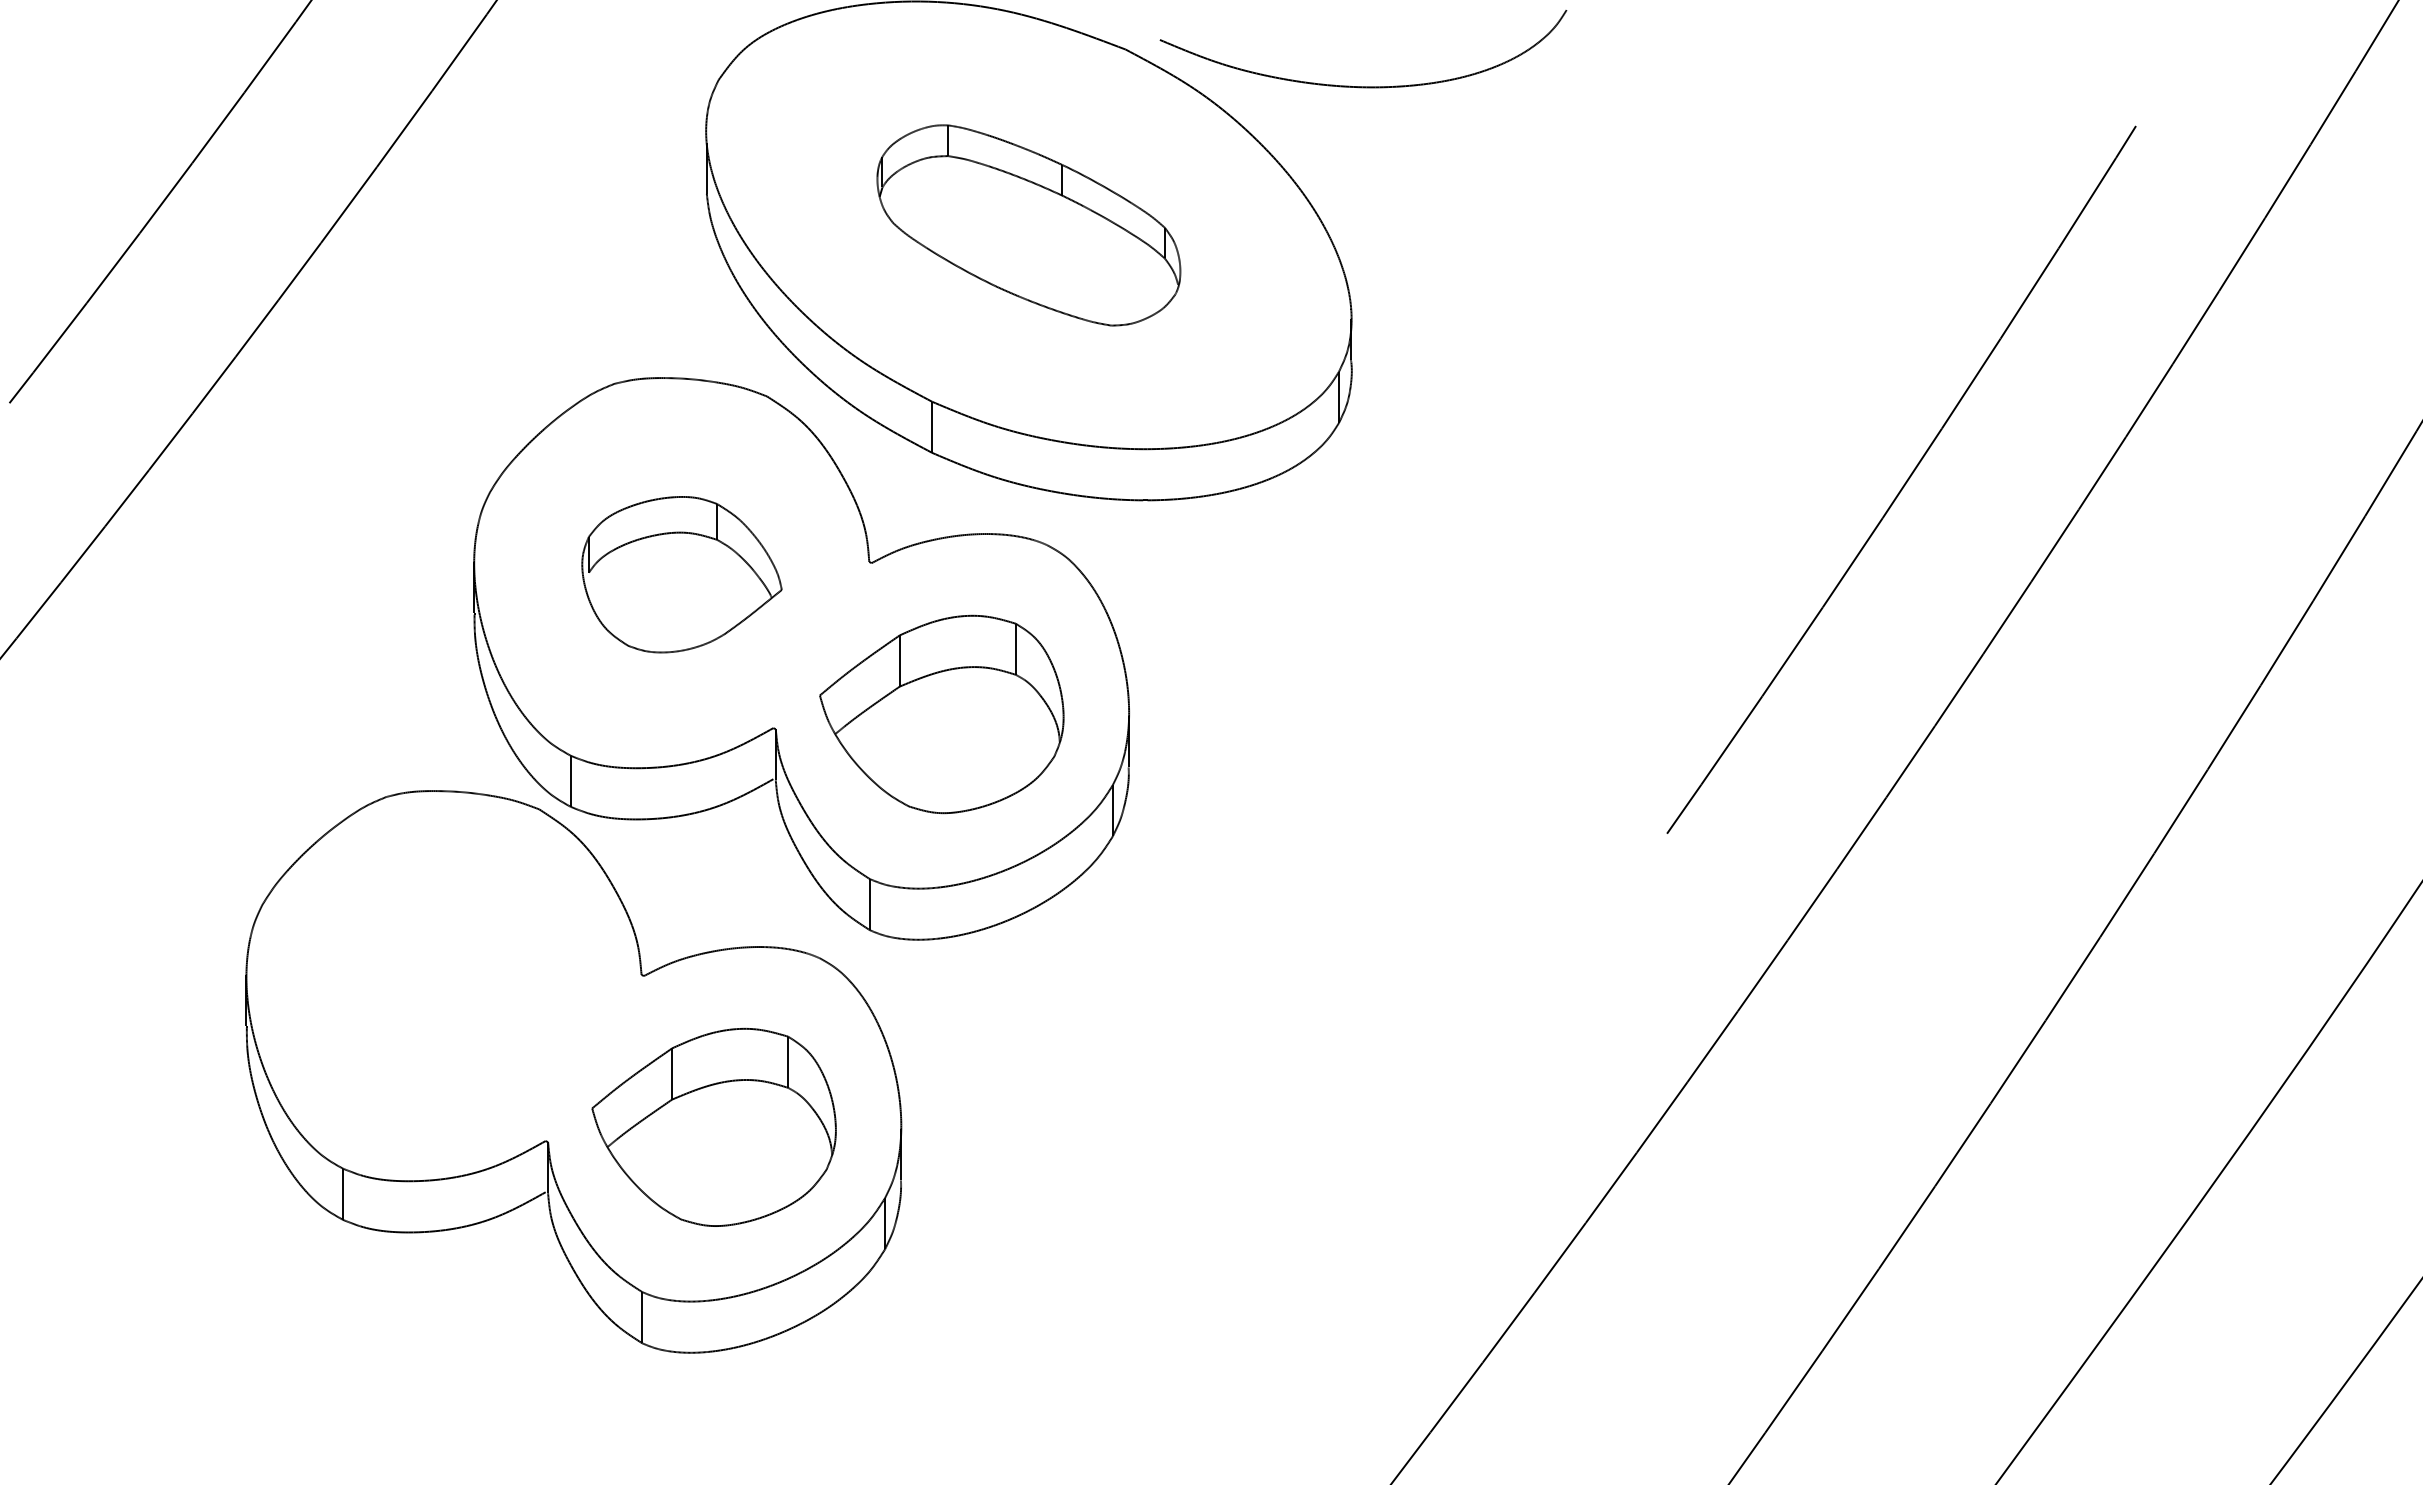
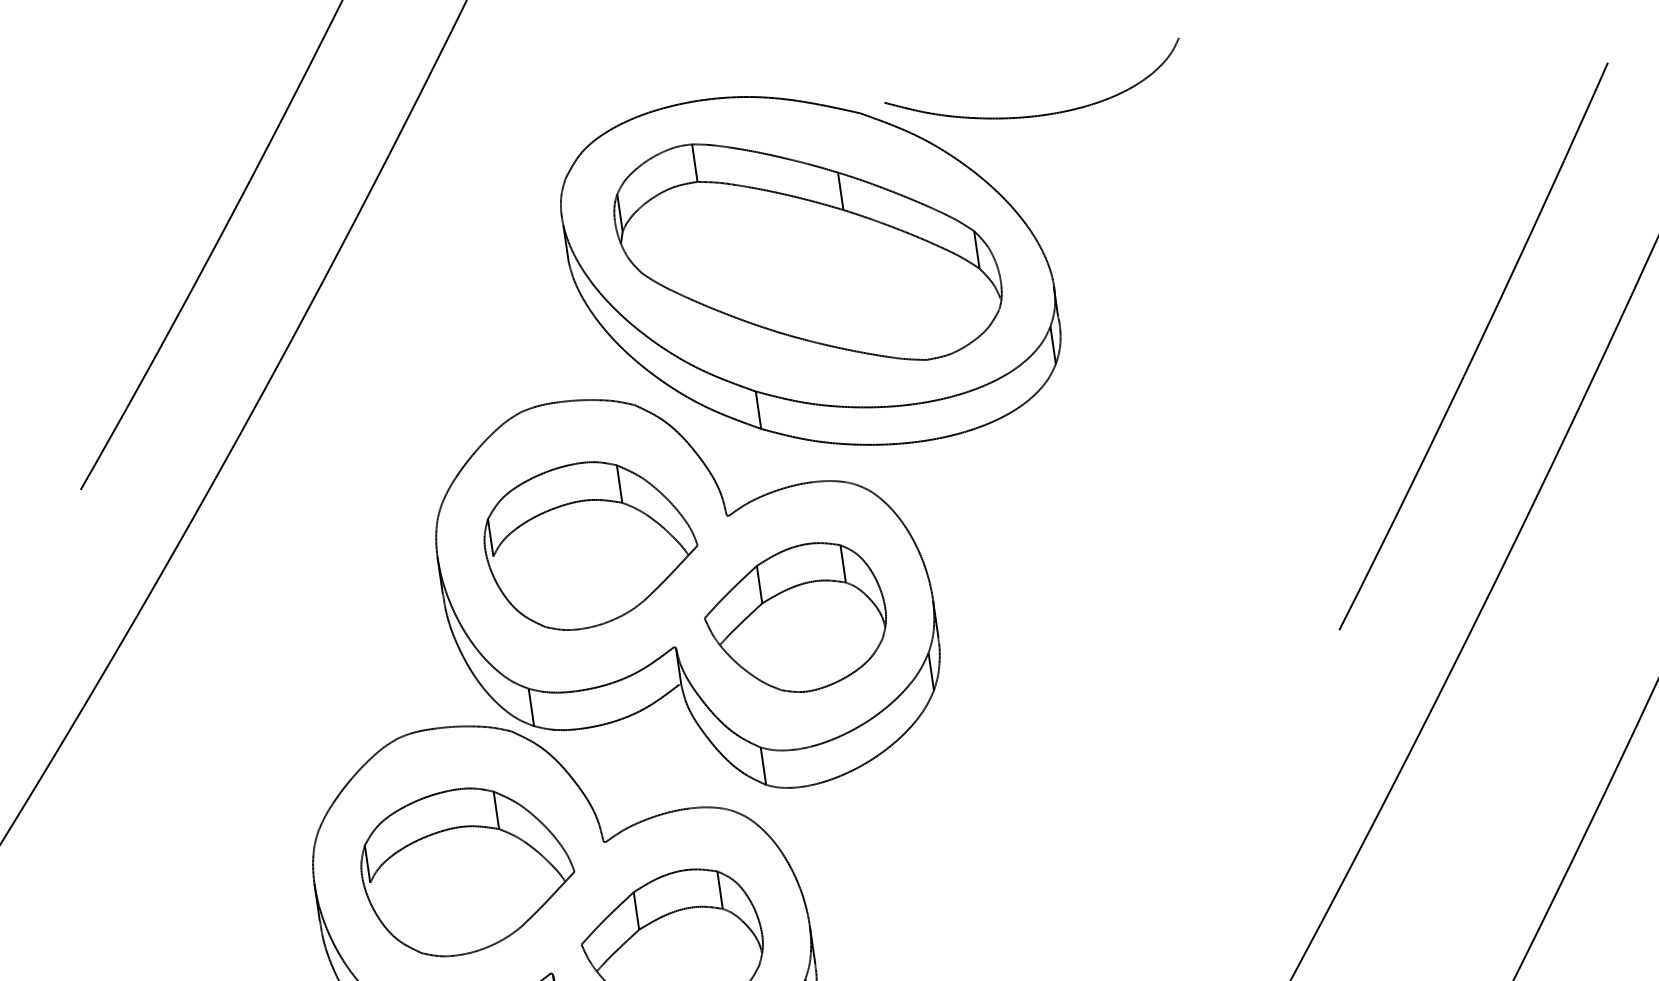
part: (1028, 225) -> (807, 252), size x1.67
part: (681, 574) -> (590, 544), size x1.43
part: (453, 987) -> (467, 870), added

